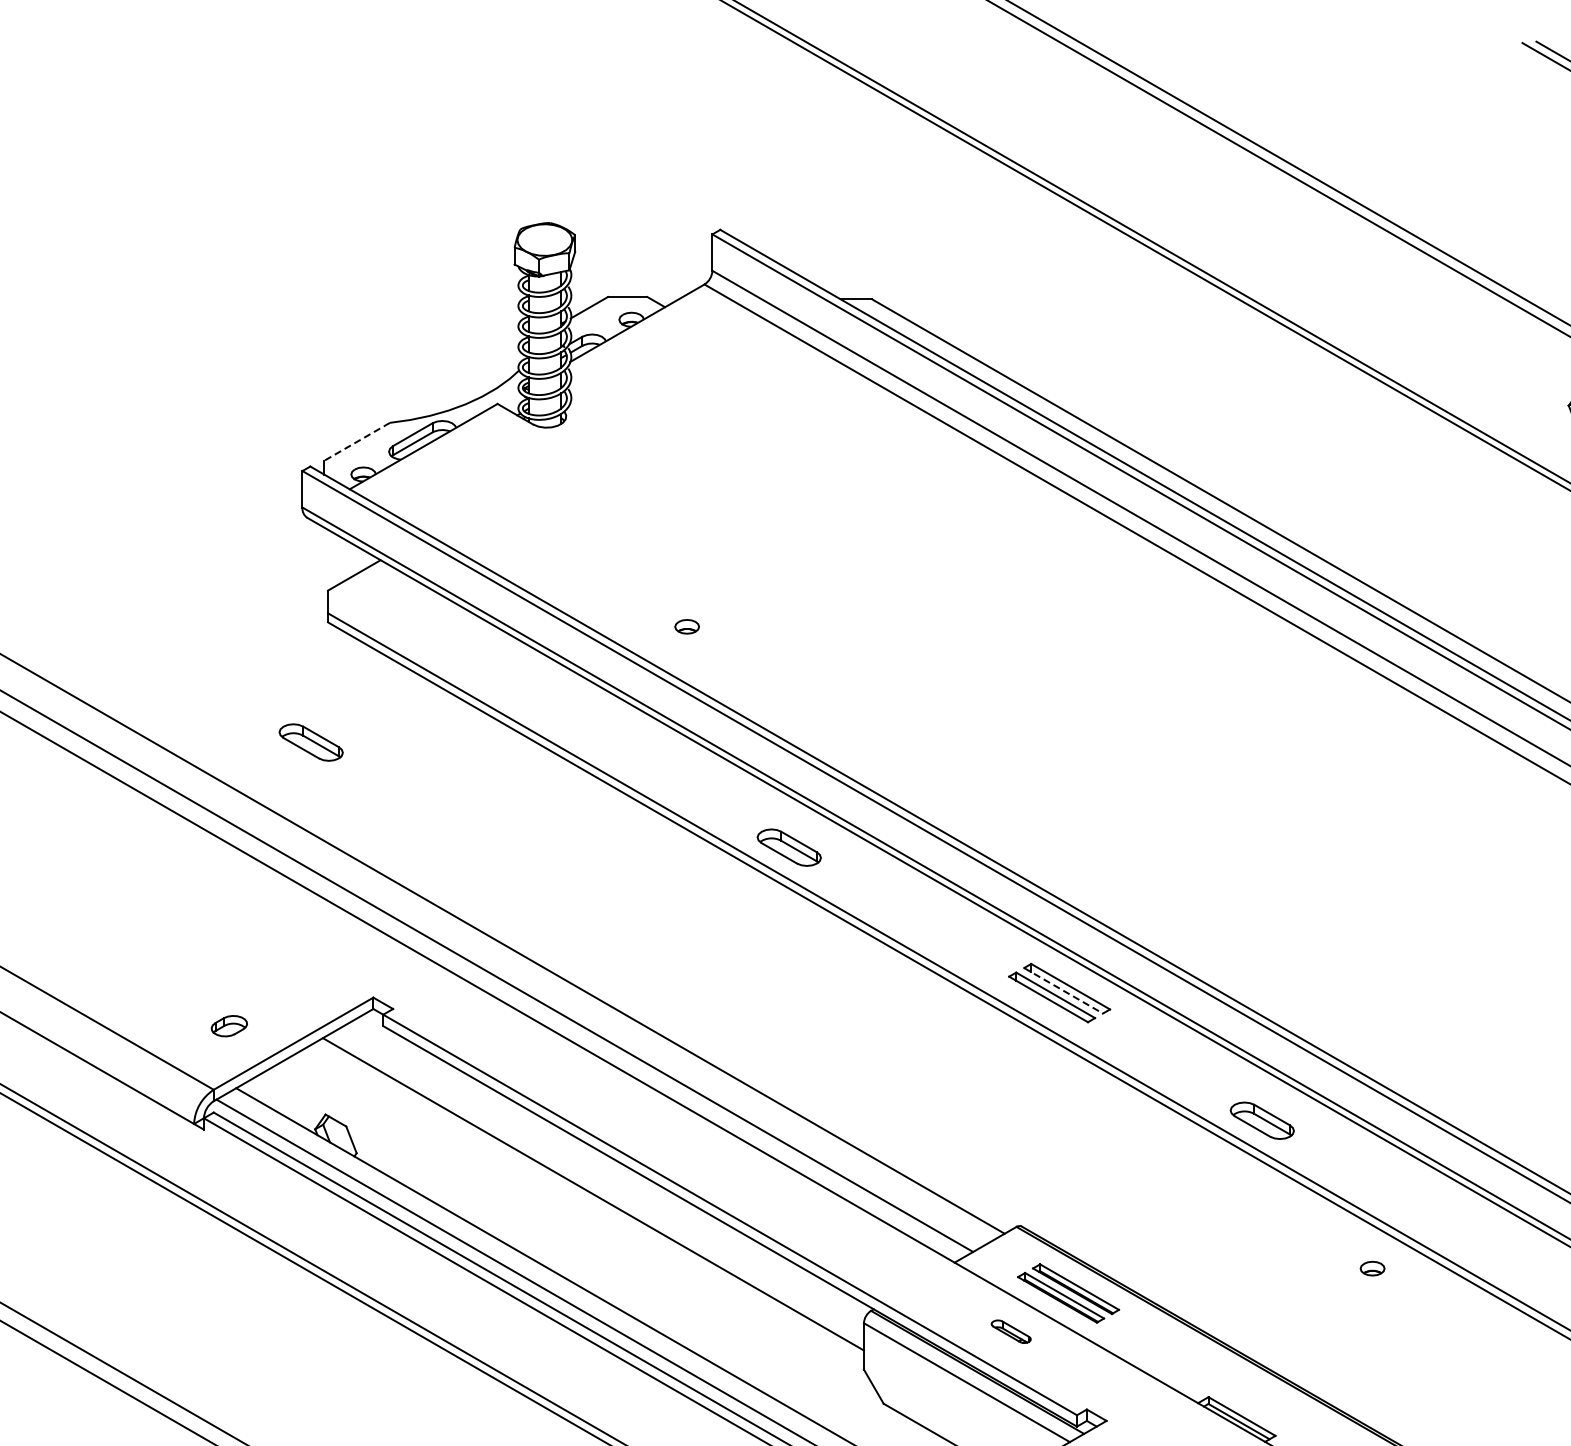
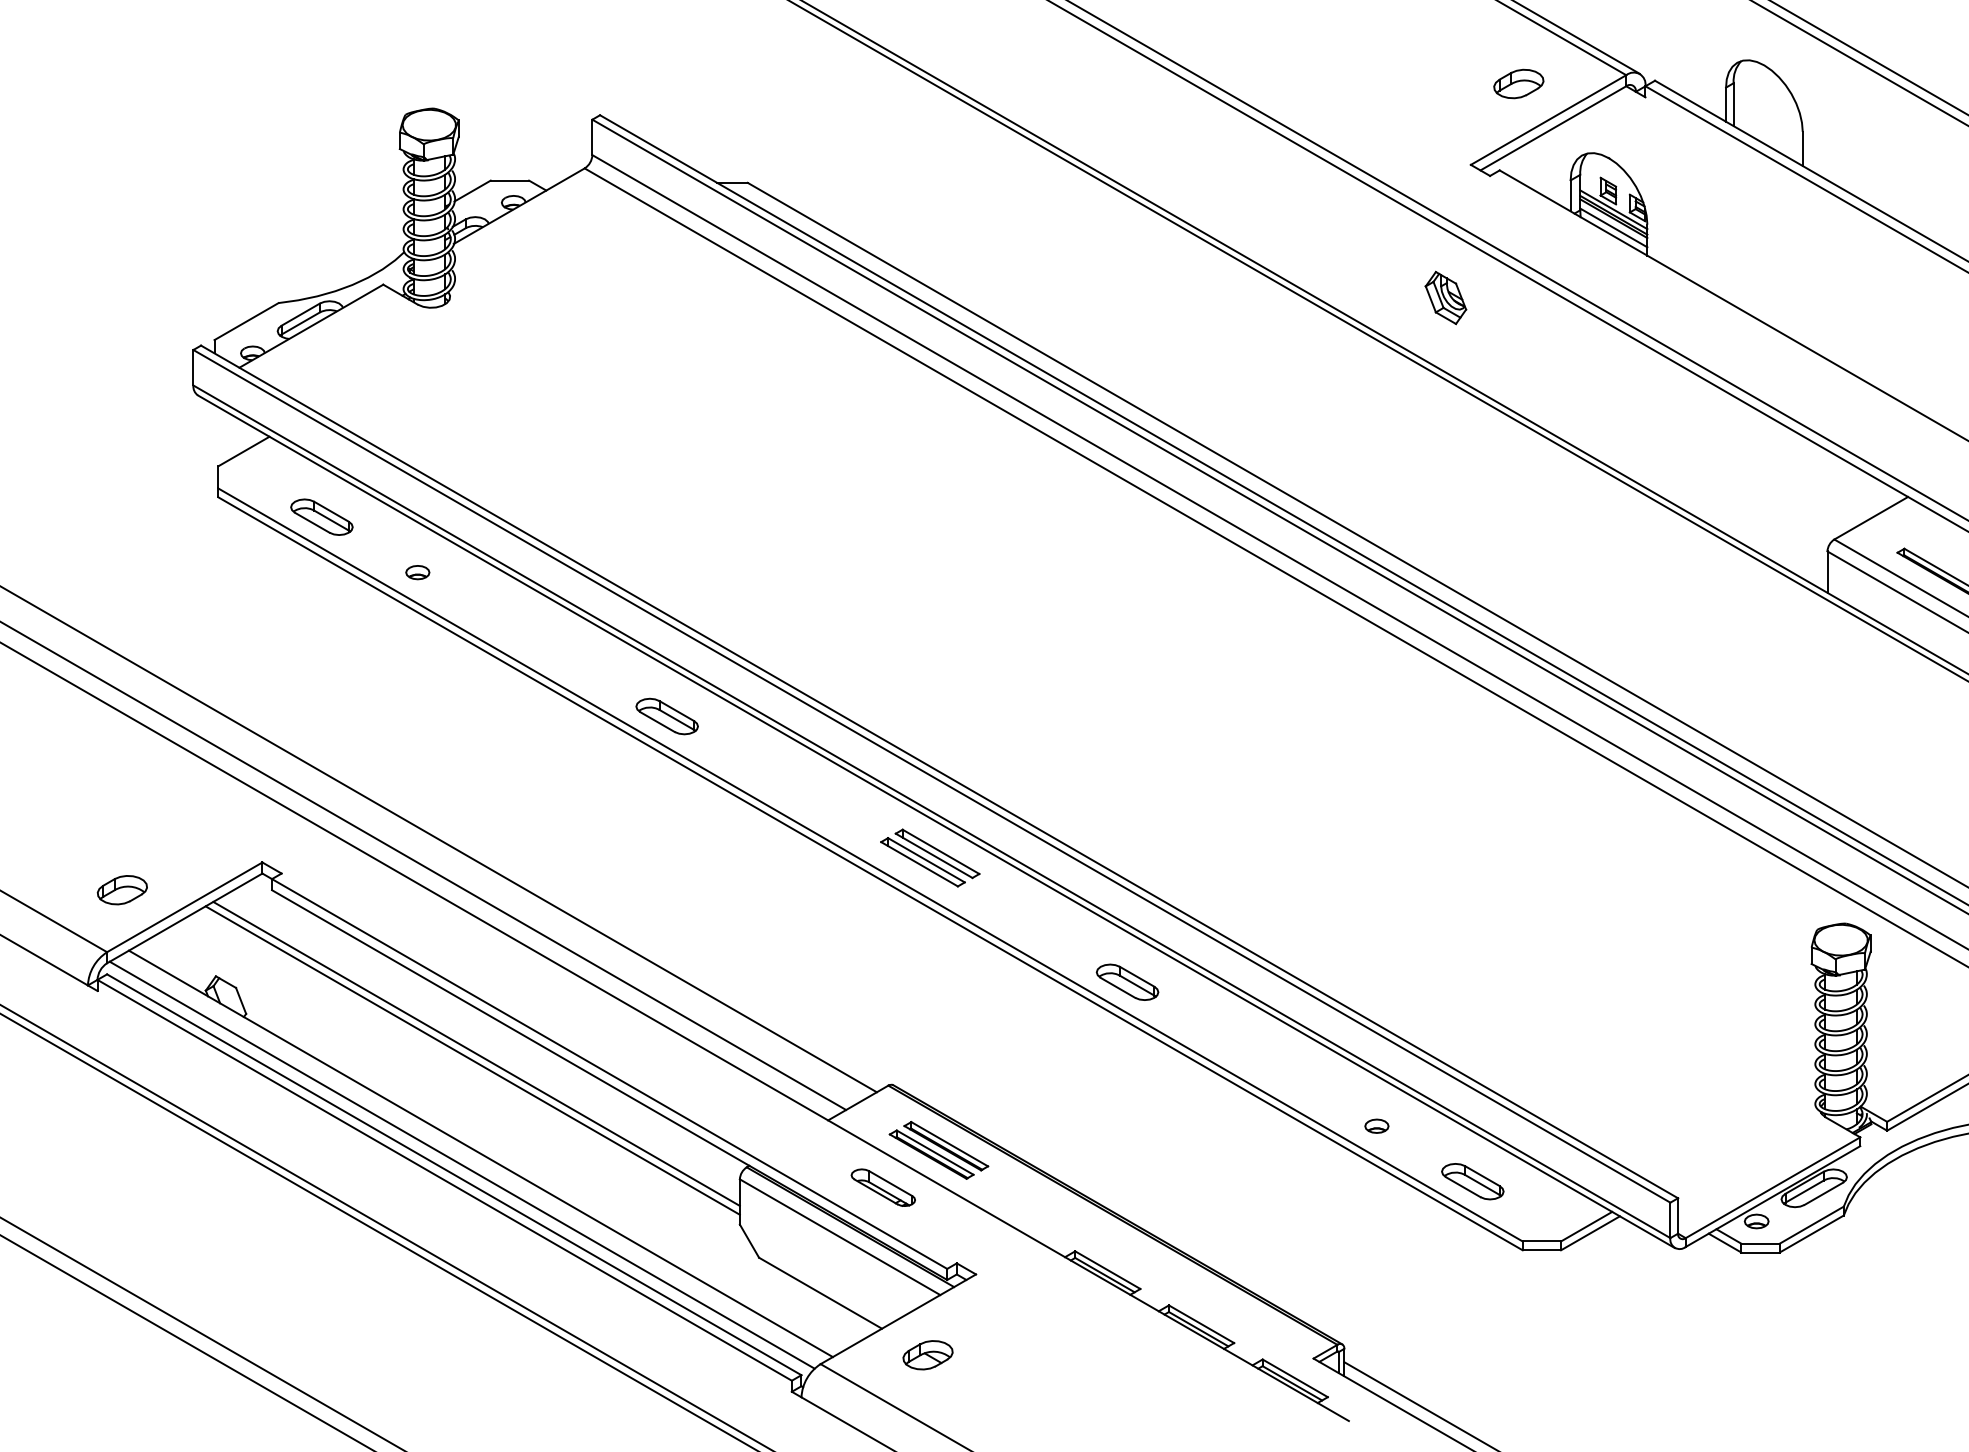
line: (357, 441) -> (246, 321), dashed -> solid
part: (686, 626) -> (417, 572), moved
part: (310, 741) -> (321, 516), moved
line: (1063, 991) -> (934, 856), dashed -> solid
part: (228, 1026) -> (121, 890), size x1.43
line: (589, 1201) -> (472, 1060), added
part: (1372, 1267) -> (1376, 1125), moved
part: (1010, 1331) -> (882, 1187), size x1.67

